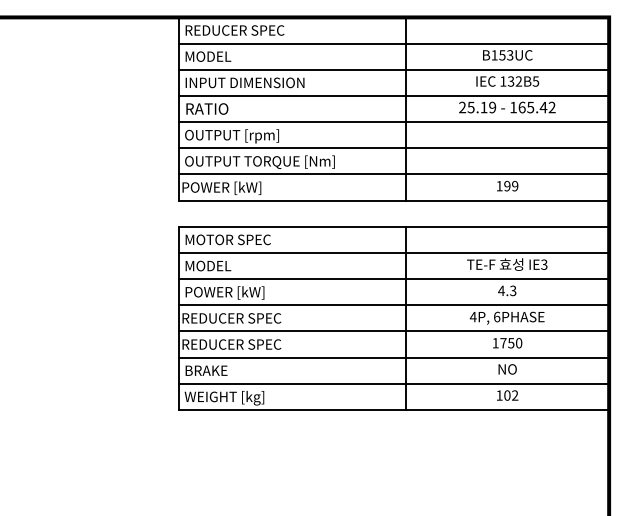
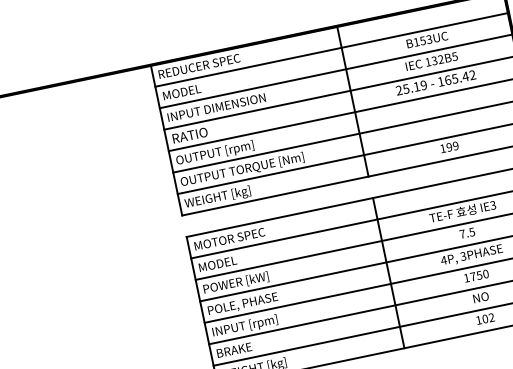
text: (223, 188) -> (217, 197), POWER [kW] -> WEIGHT [kg]
text: (507, 290) -> (467, 232), 4.3 -> 7.5
text: (497, 316) -> (463, 255), 6PHASE -> 3PHASE
text: (231, 319) -> (246, 303), REDUCER SPEC -> POLE, PHASE
text: (231, 345) -> (250, 325), REDUCER SPEC -> INPUT [rpm]

